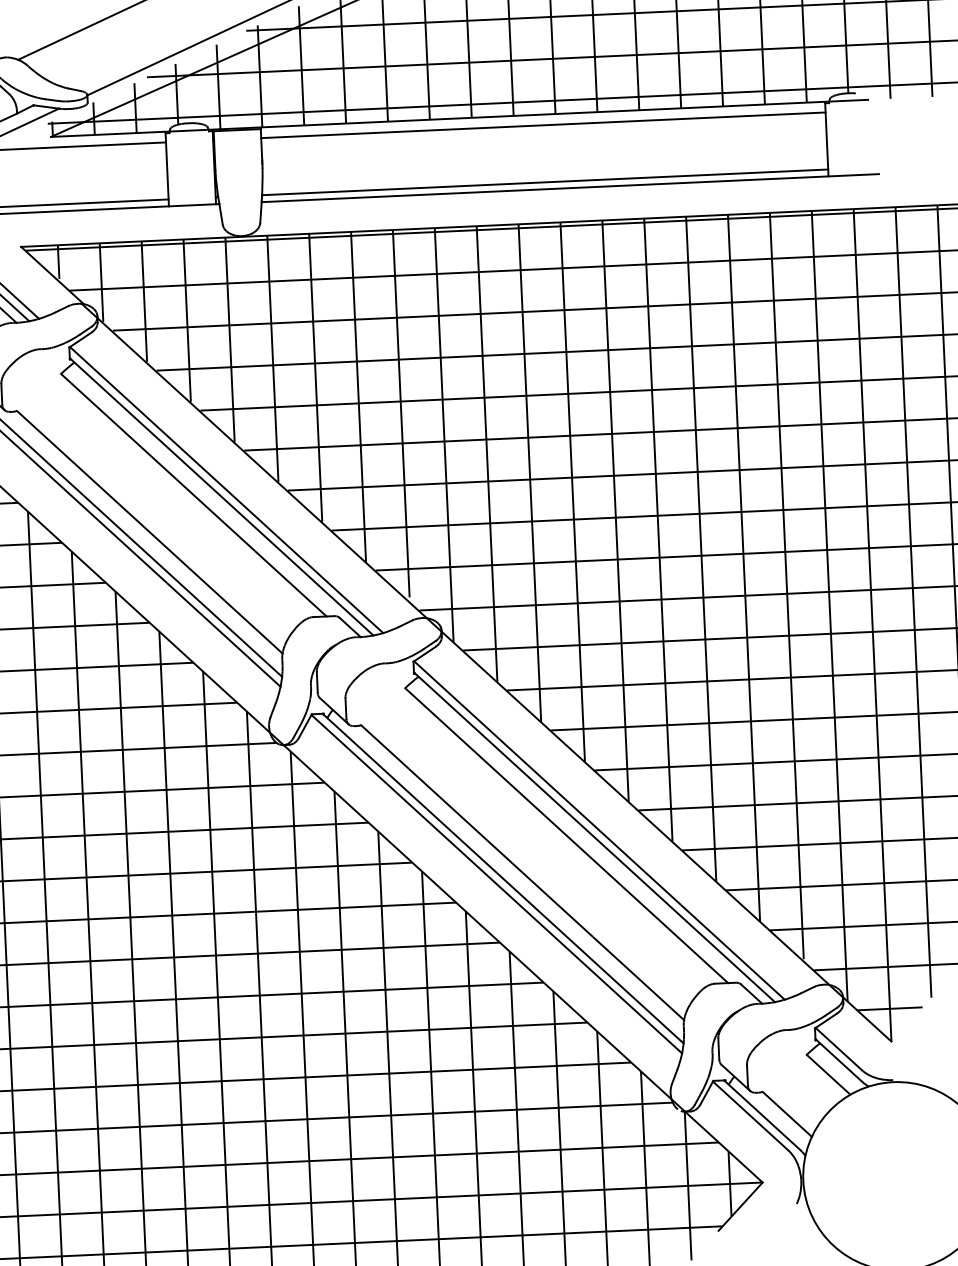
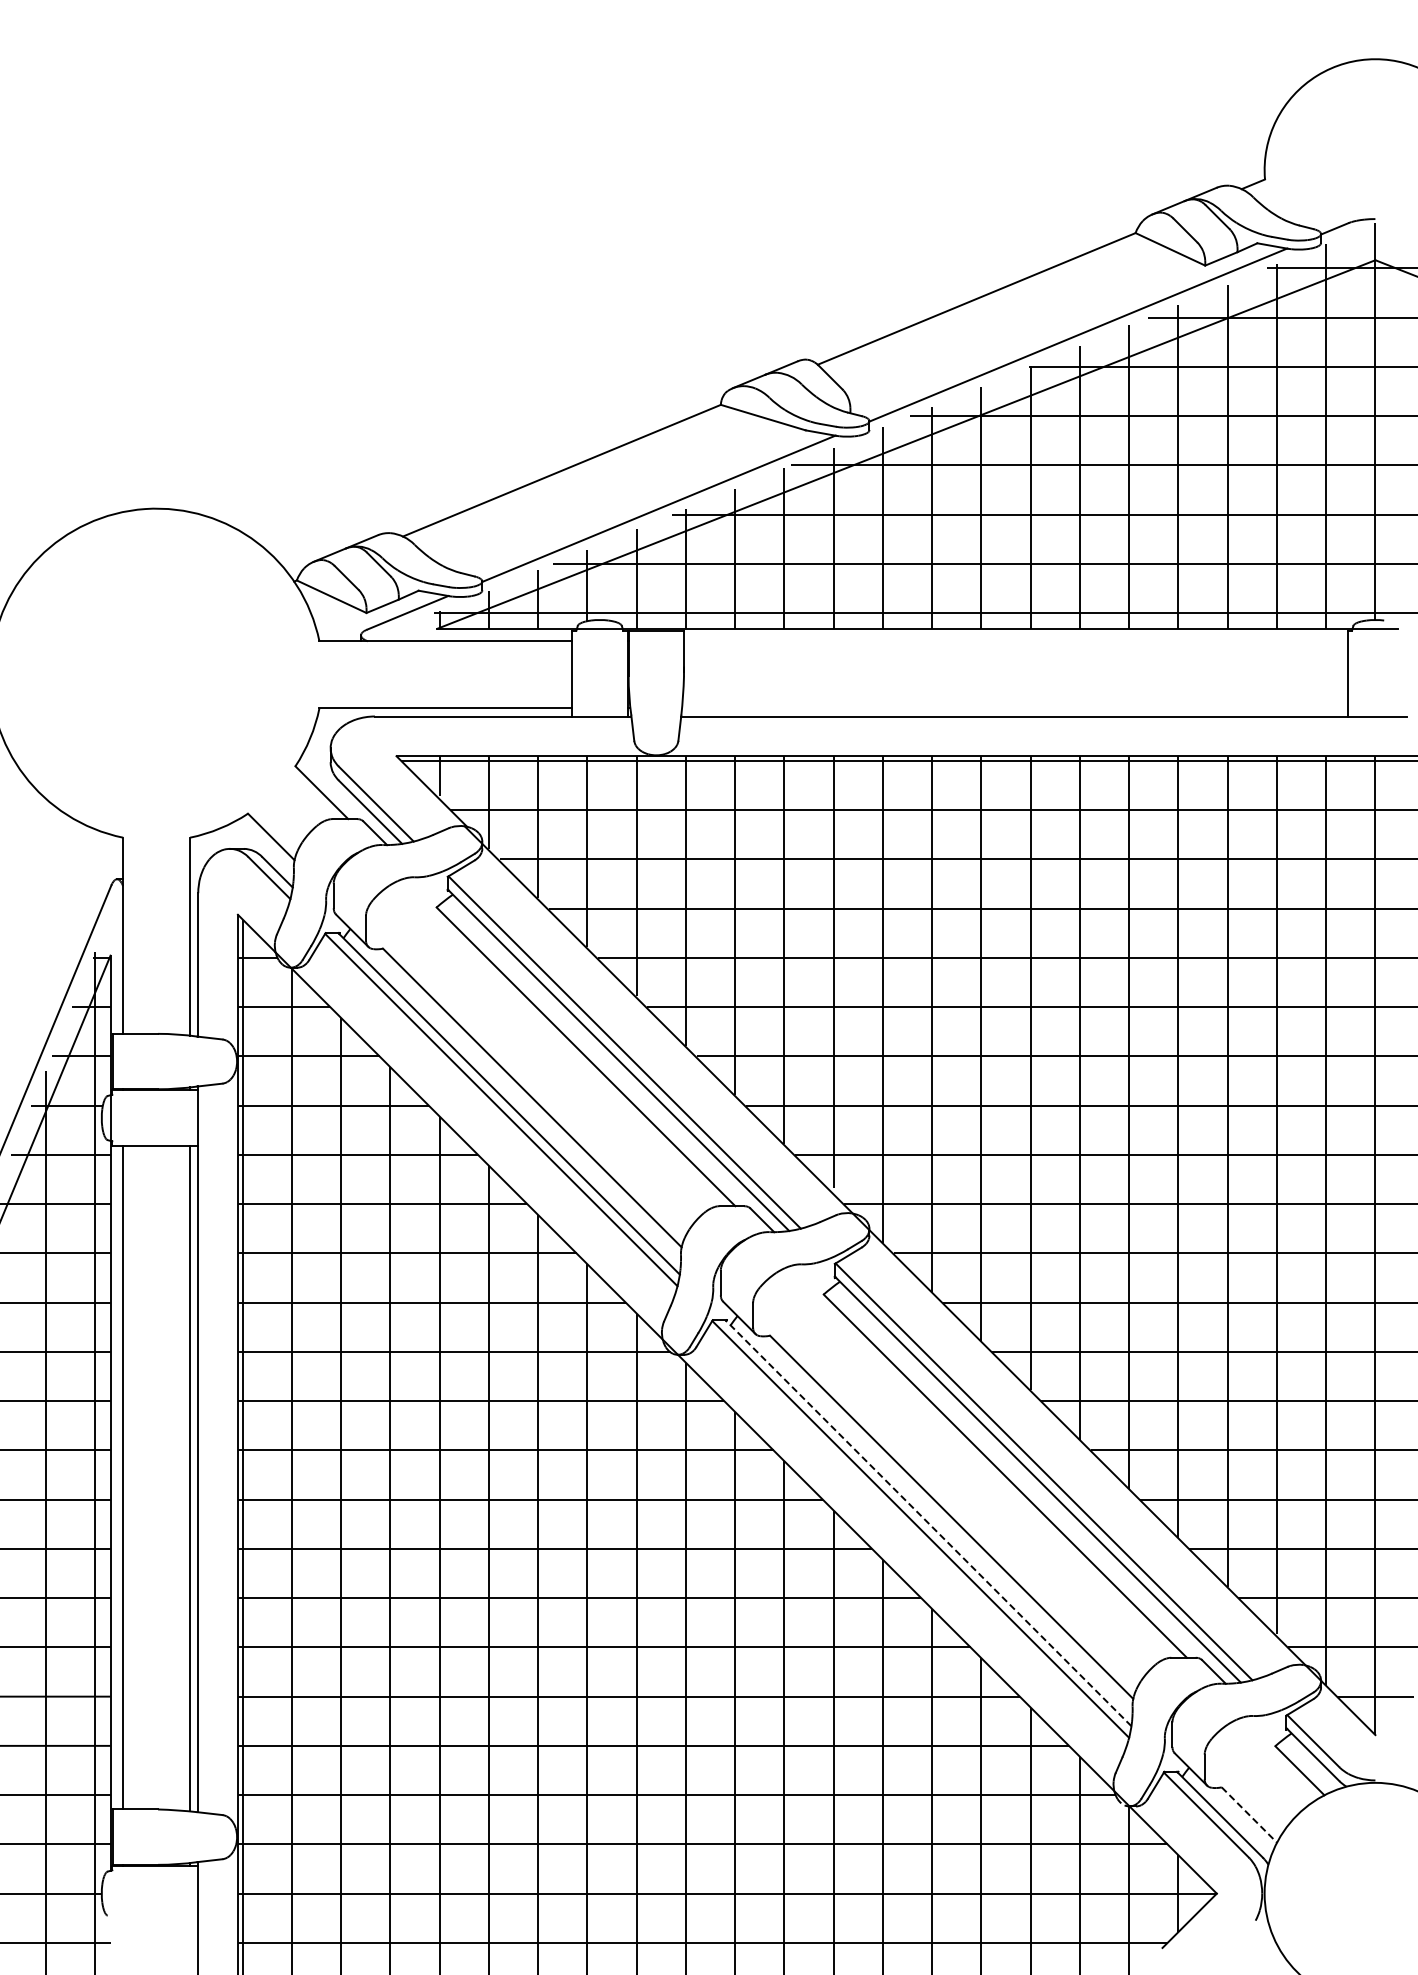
line: (543, 125) -> (1015, 641), removed
line: (544, 182) -> (1014, 708), removed
line: (503, 878) -> (928, 1522), solid -> dashed
line: (787, 1114) -> (1249, 1815), solid -> dashed

